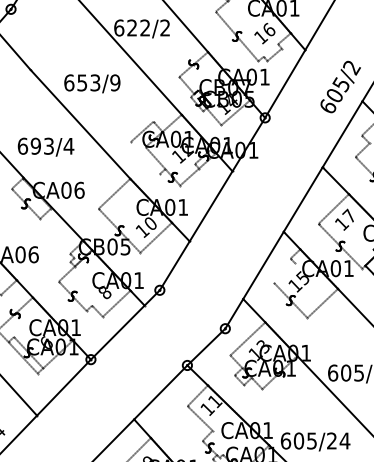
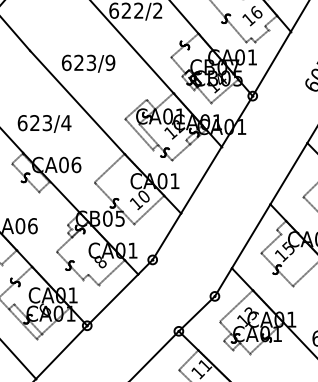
text: (82, 82) -> (79, 62), 653/9 -> 623/9
text: (35, 145) -> (34, 122), 693/4 -> 623/4
line: (145, 157) -> (139, 133), added
line: (284, 273) -> (271, 243), added

